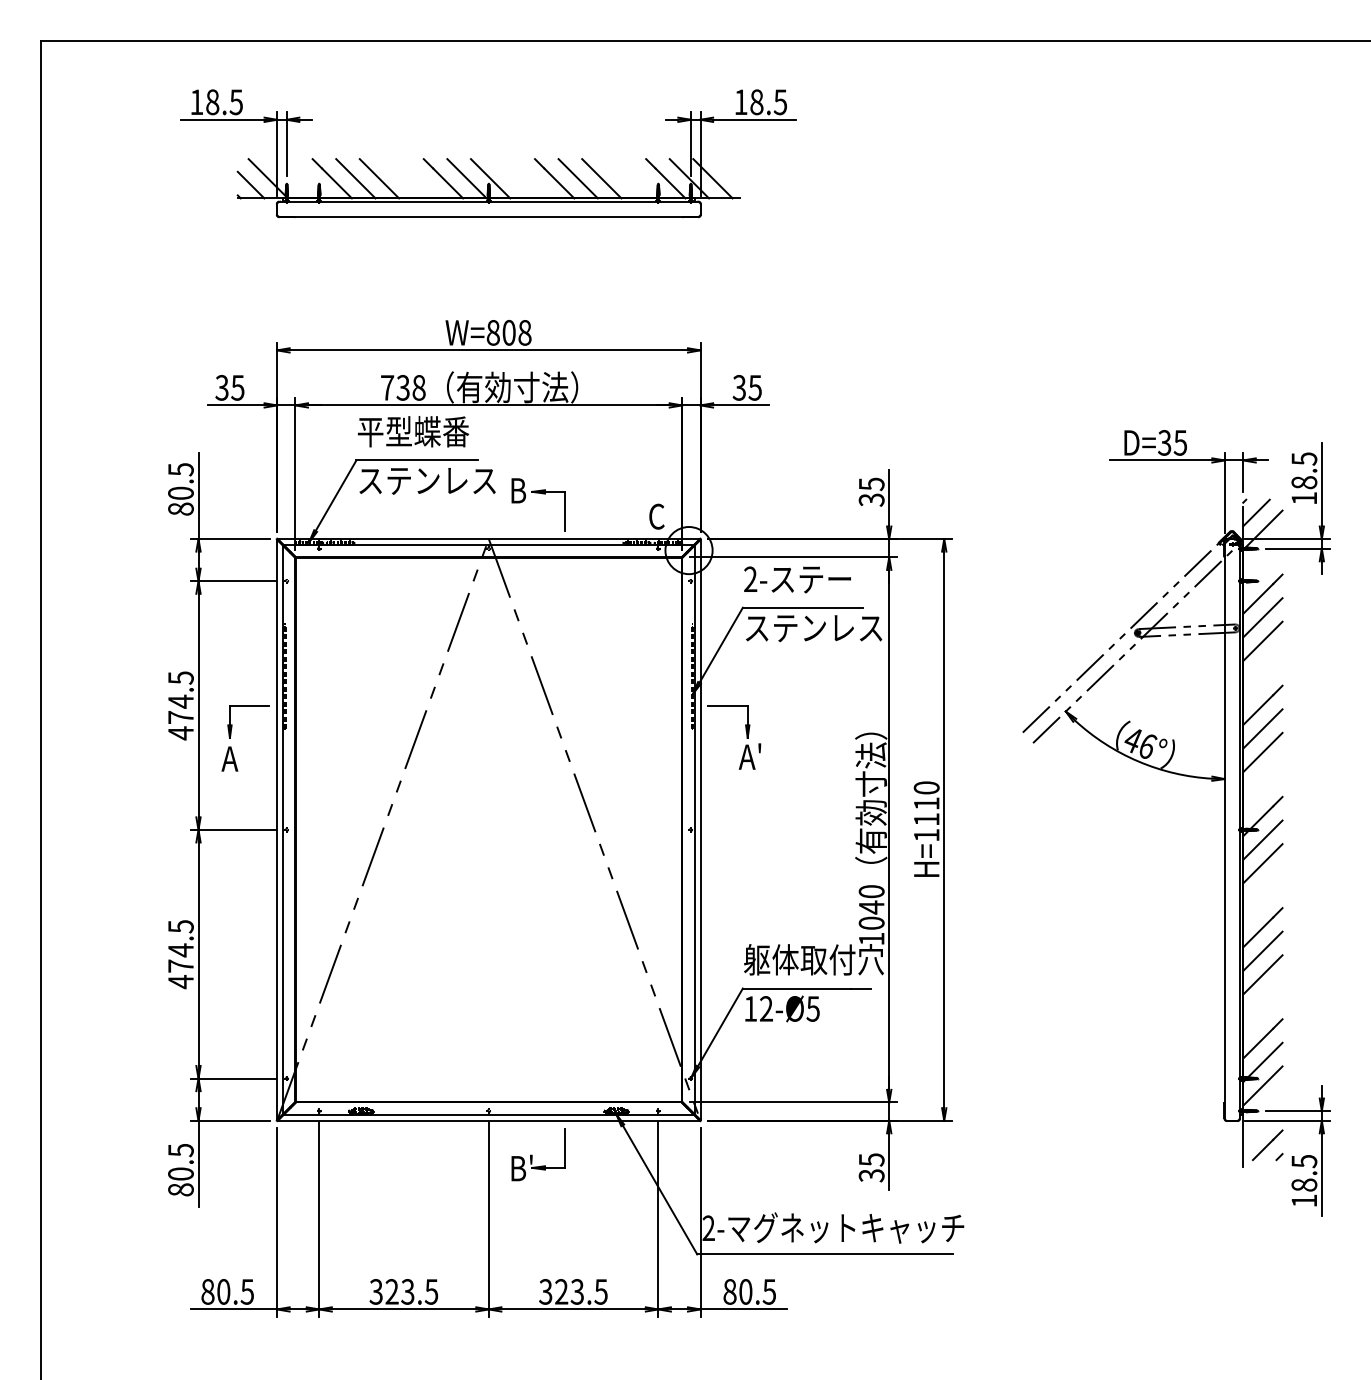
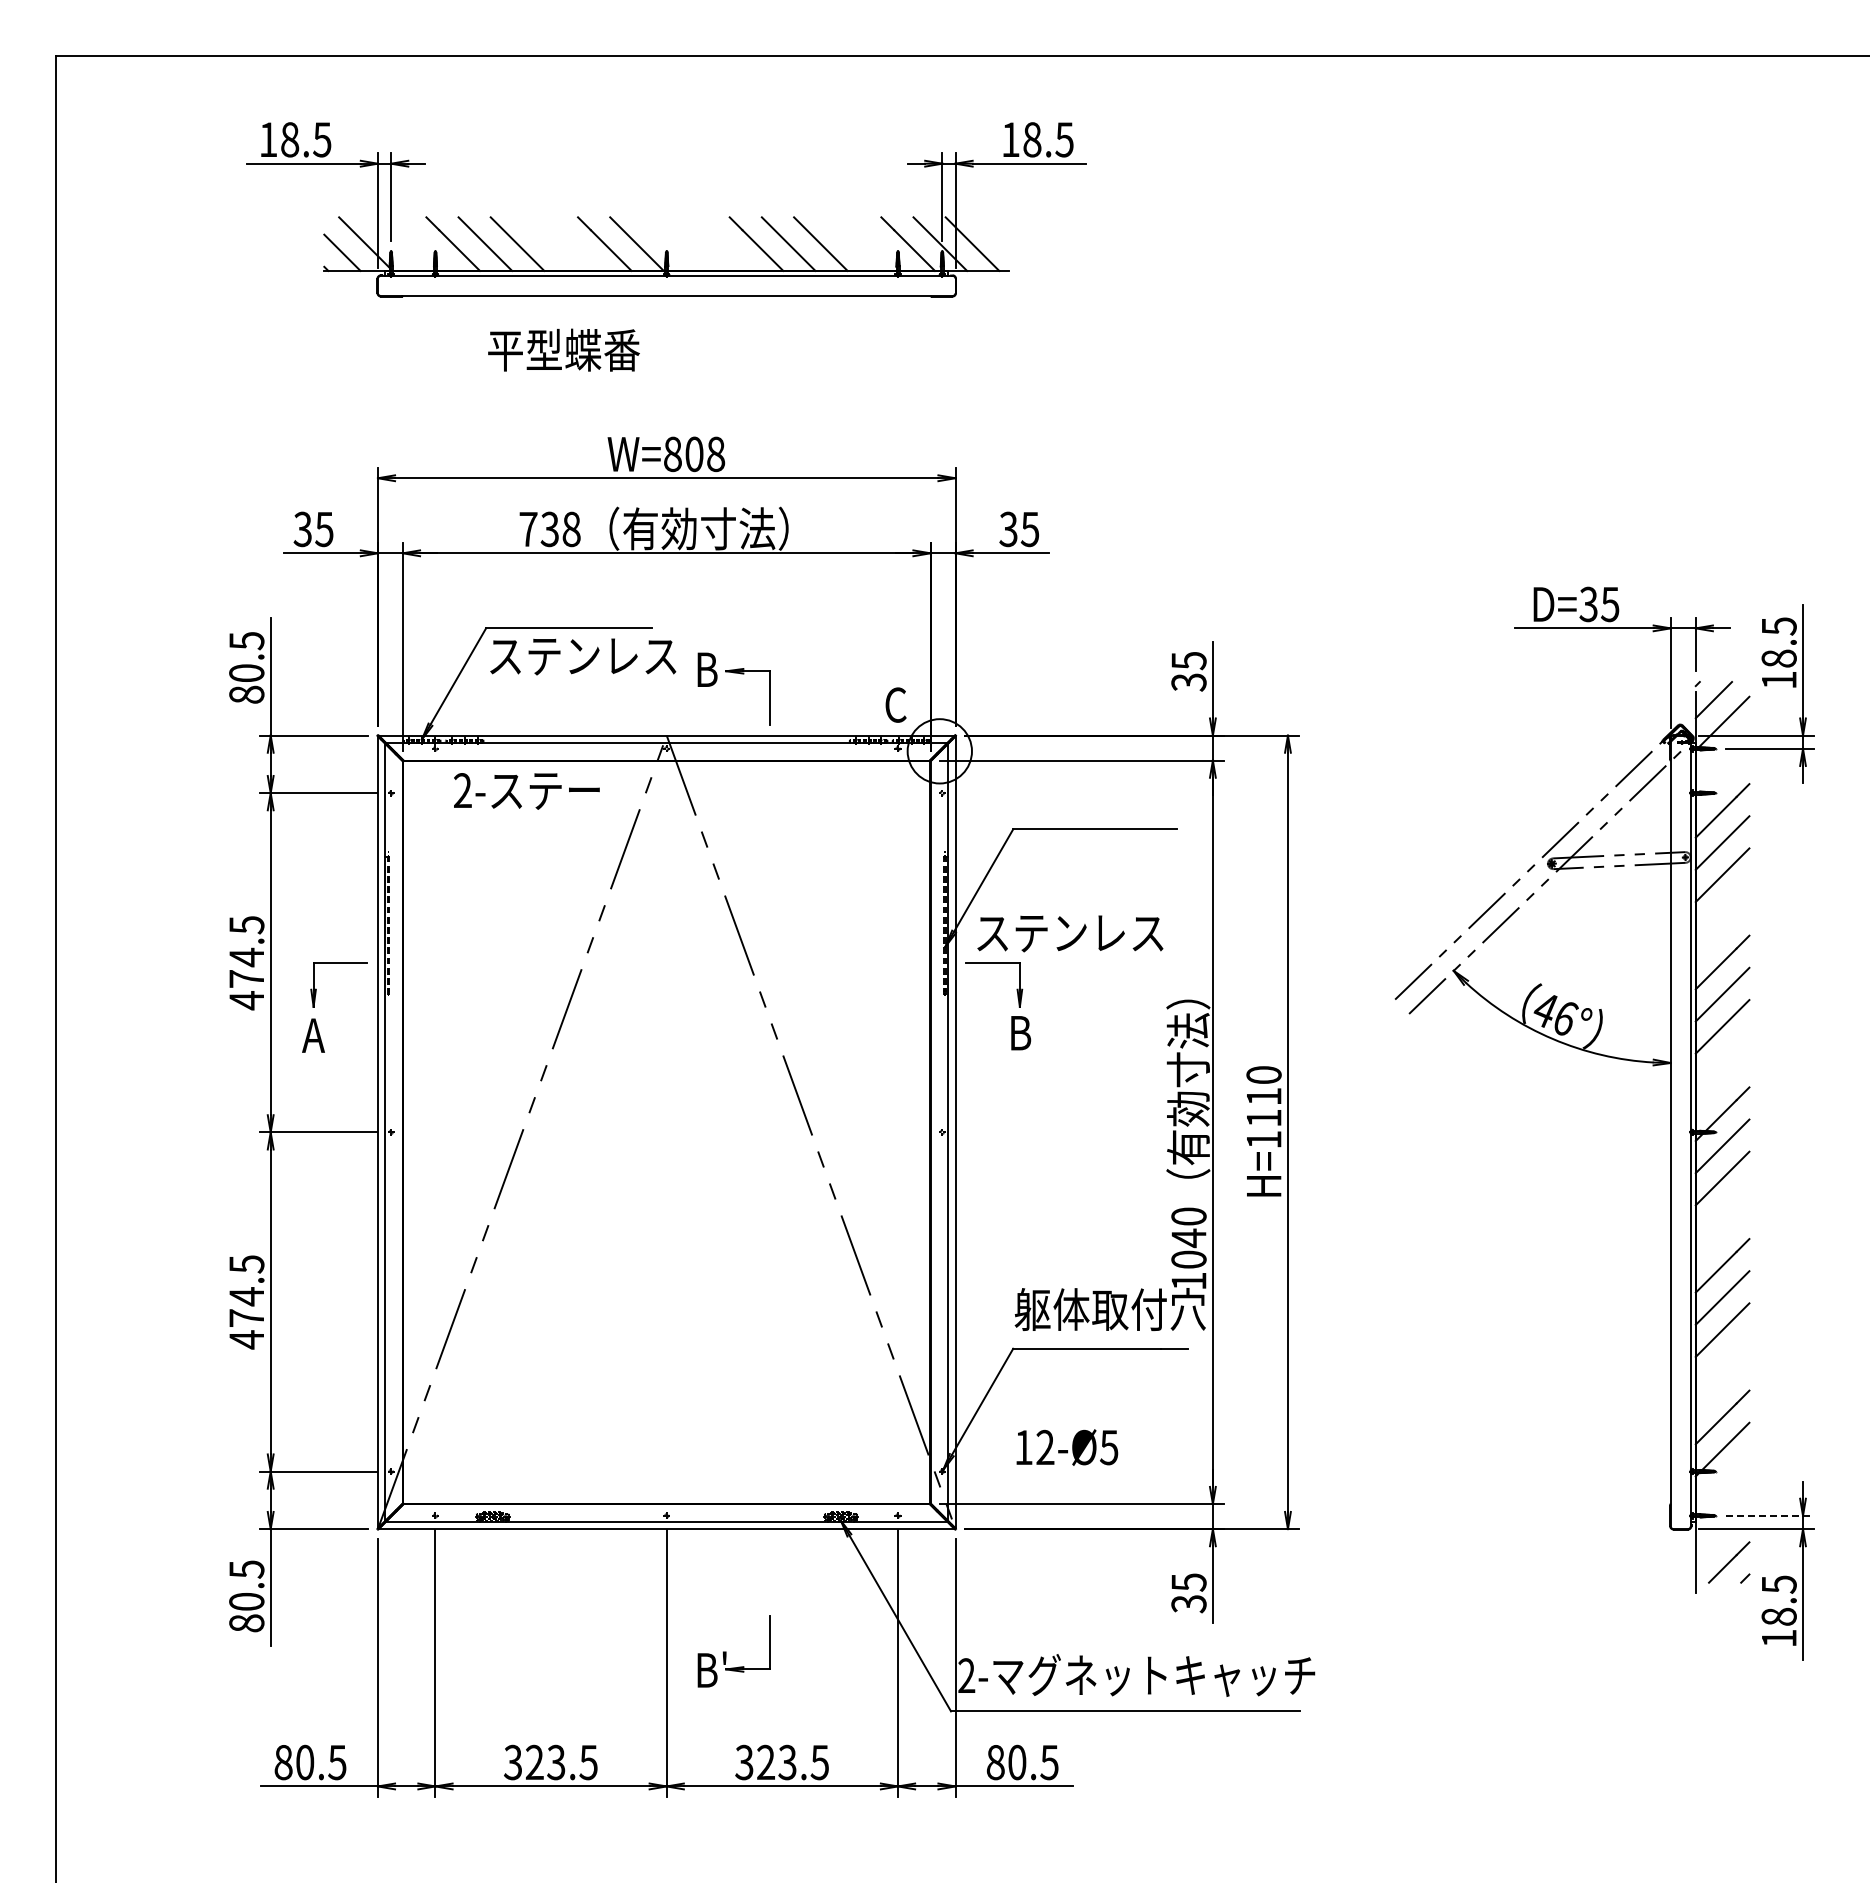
line: (490, 178) -> (668, 243), removed
text: (413, 431) -> (563, 349), moved
text: (797, 580) -> (526, 791), moved
text: (814, 628) -> (1070, 933), moved
text: (749, 756) -> (1022, 1032), A' -> B
text: (782, 1008) -> (1067, 1447), moved
line: (1262, 1085) -> (1722, 1481), removed
line: (1297, 1110) -> (1769, 1515), solid -> dashed
part: (532, 1154) -> (726, 1651), moved

